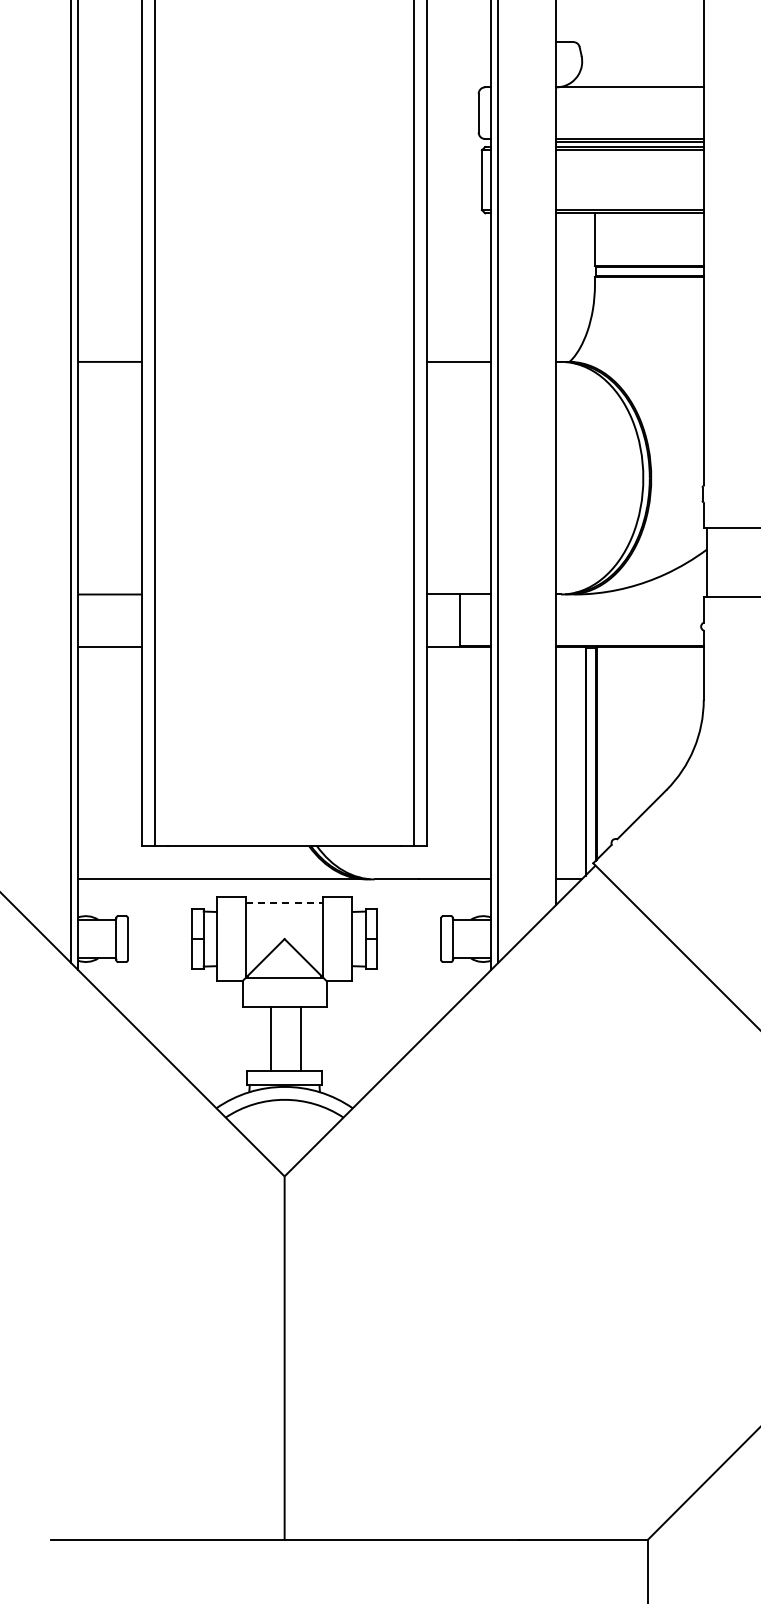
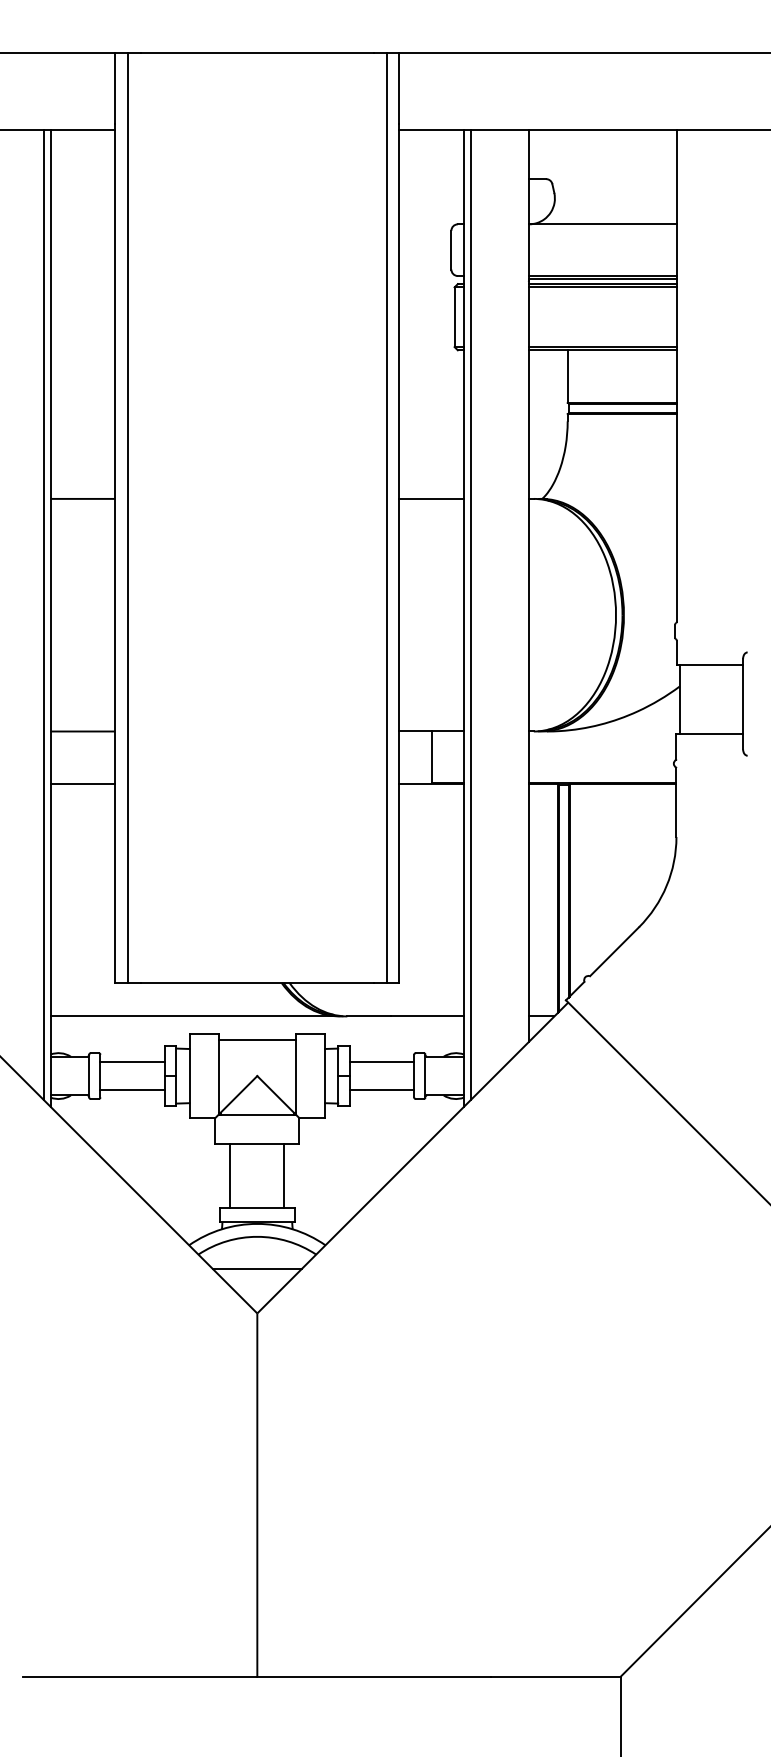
line: (284, 902) -> (257, 1039), dashed -> solid
line: (159, 925) -> (132, 1062), added
line: (408, 925) -> (381, 1062), added
line: (159, 953) -> (132, 1090), added
line: (408, 953) -> (381, 1090), added
line: (270, 1038) -> (284, 1175), moved
line: (301, 1038) -> (230, 1175), moved
line: (283, 1131) -> (256, 1268), added

